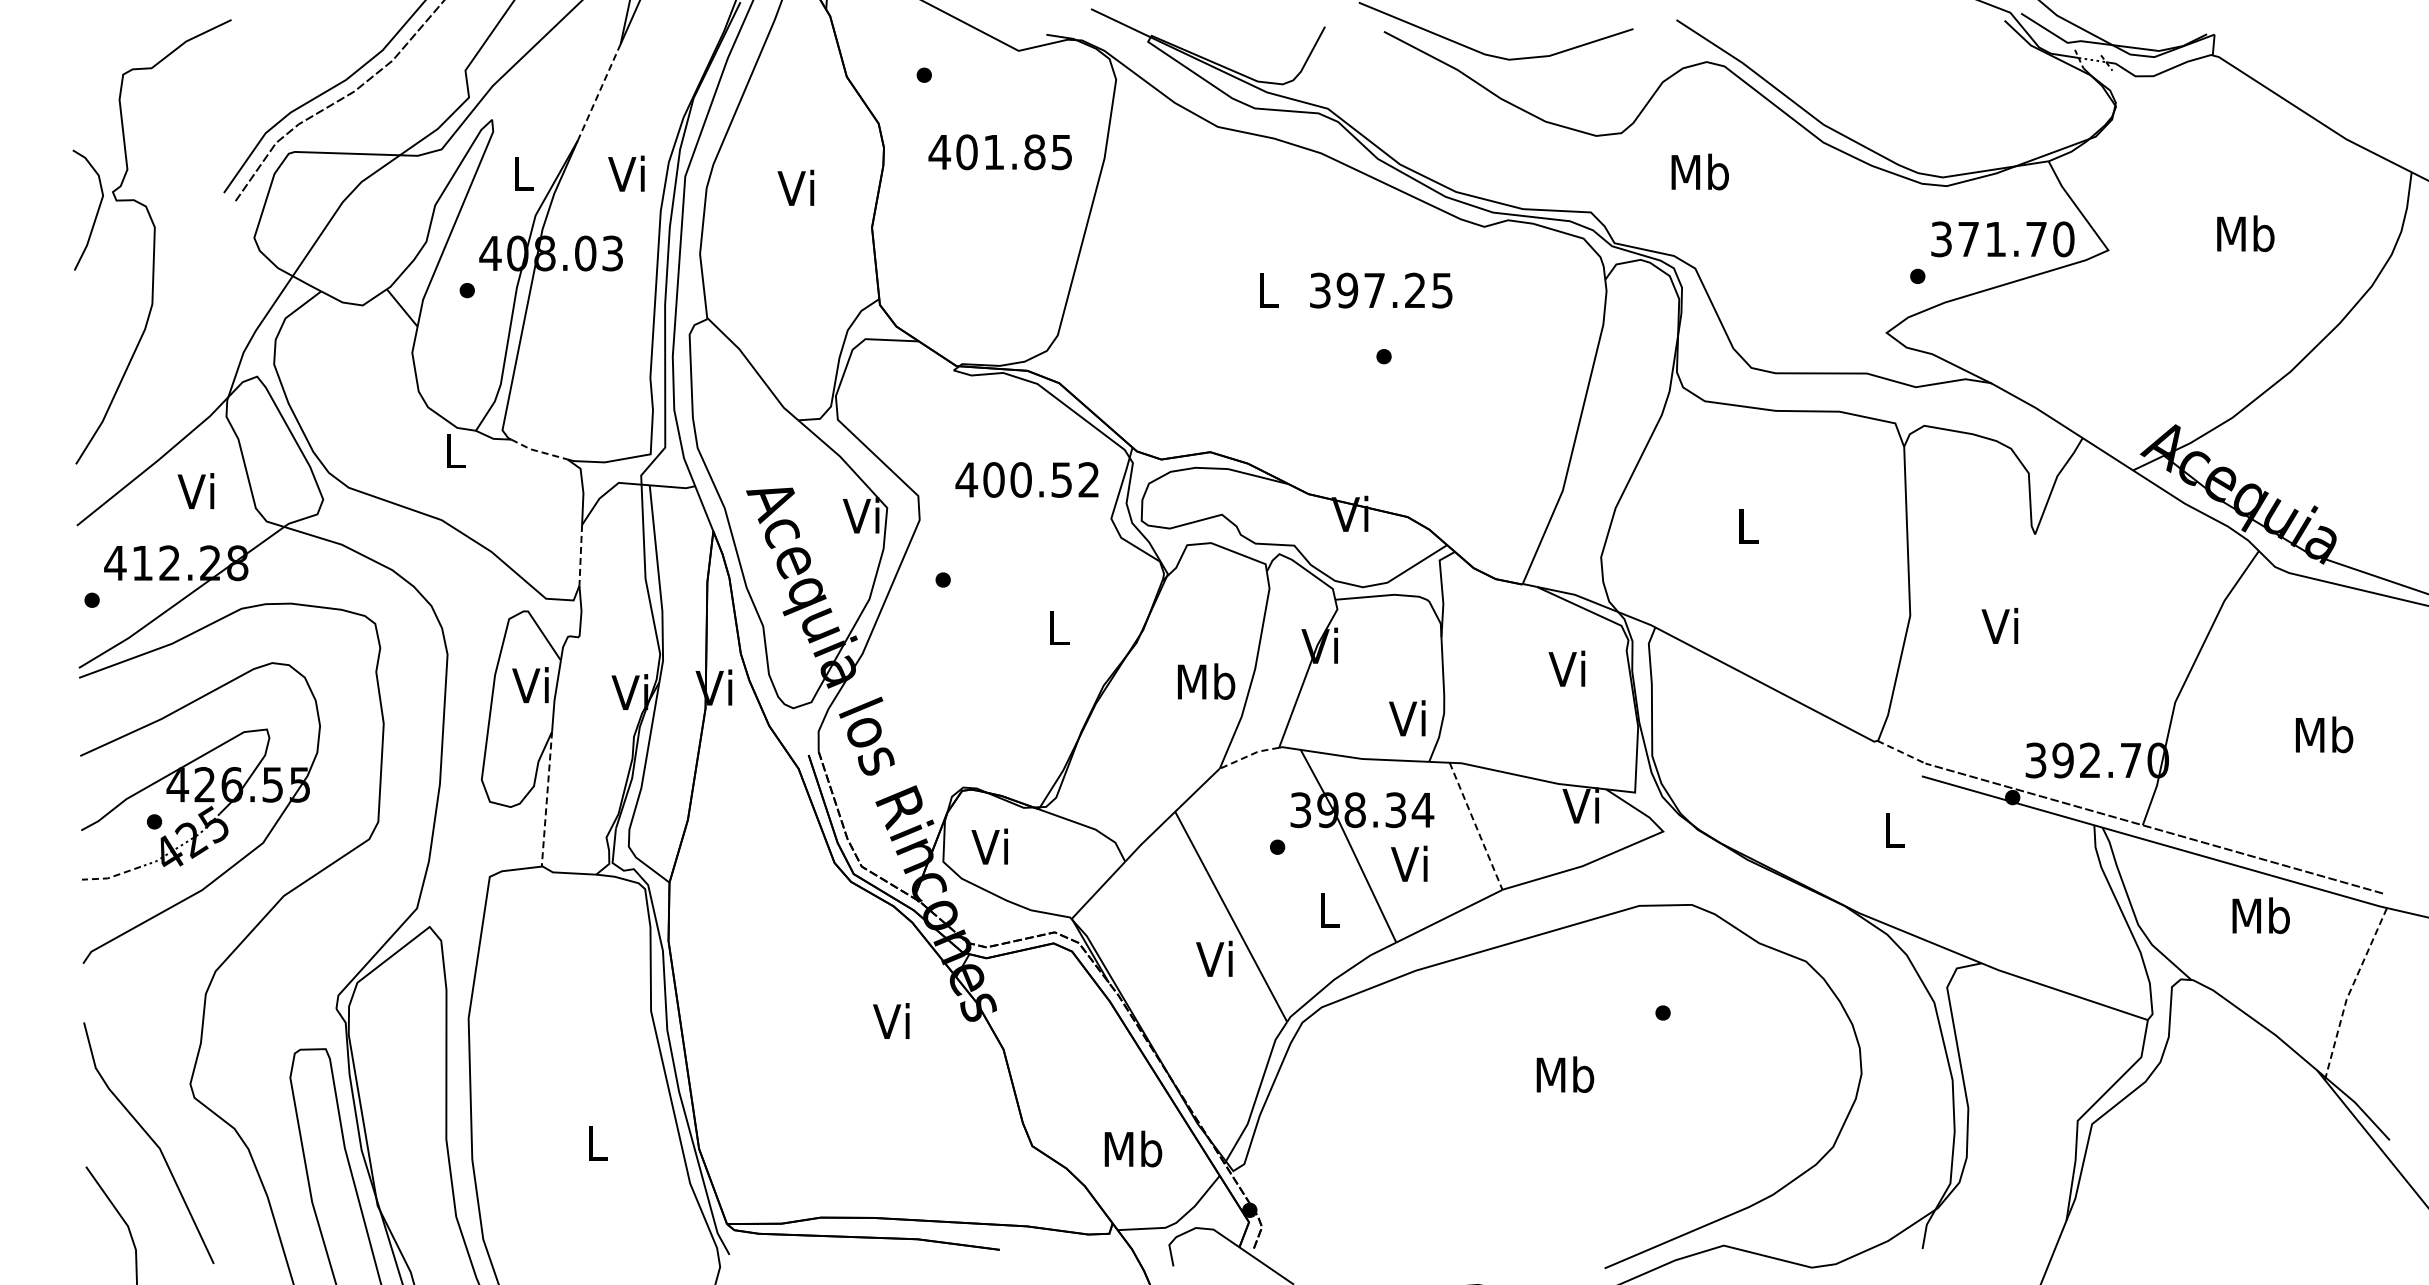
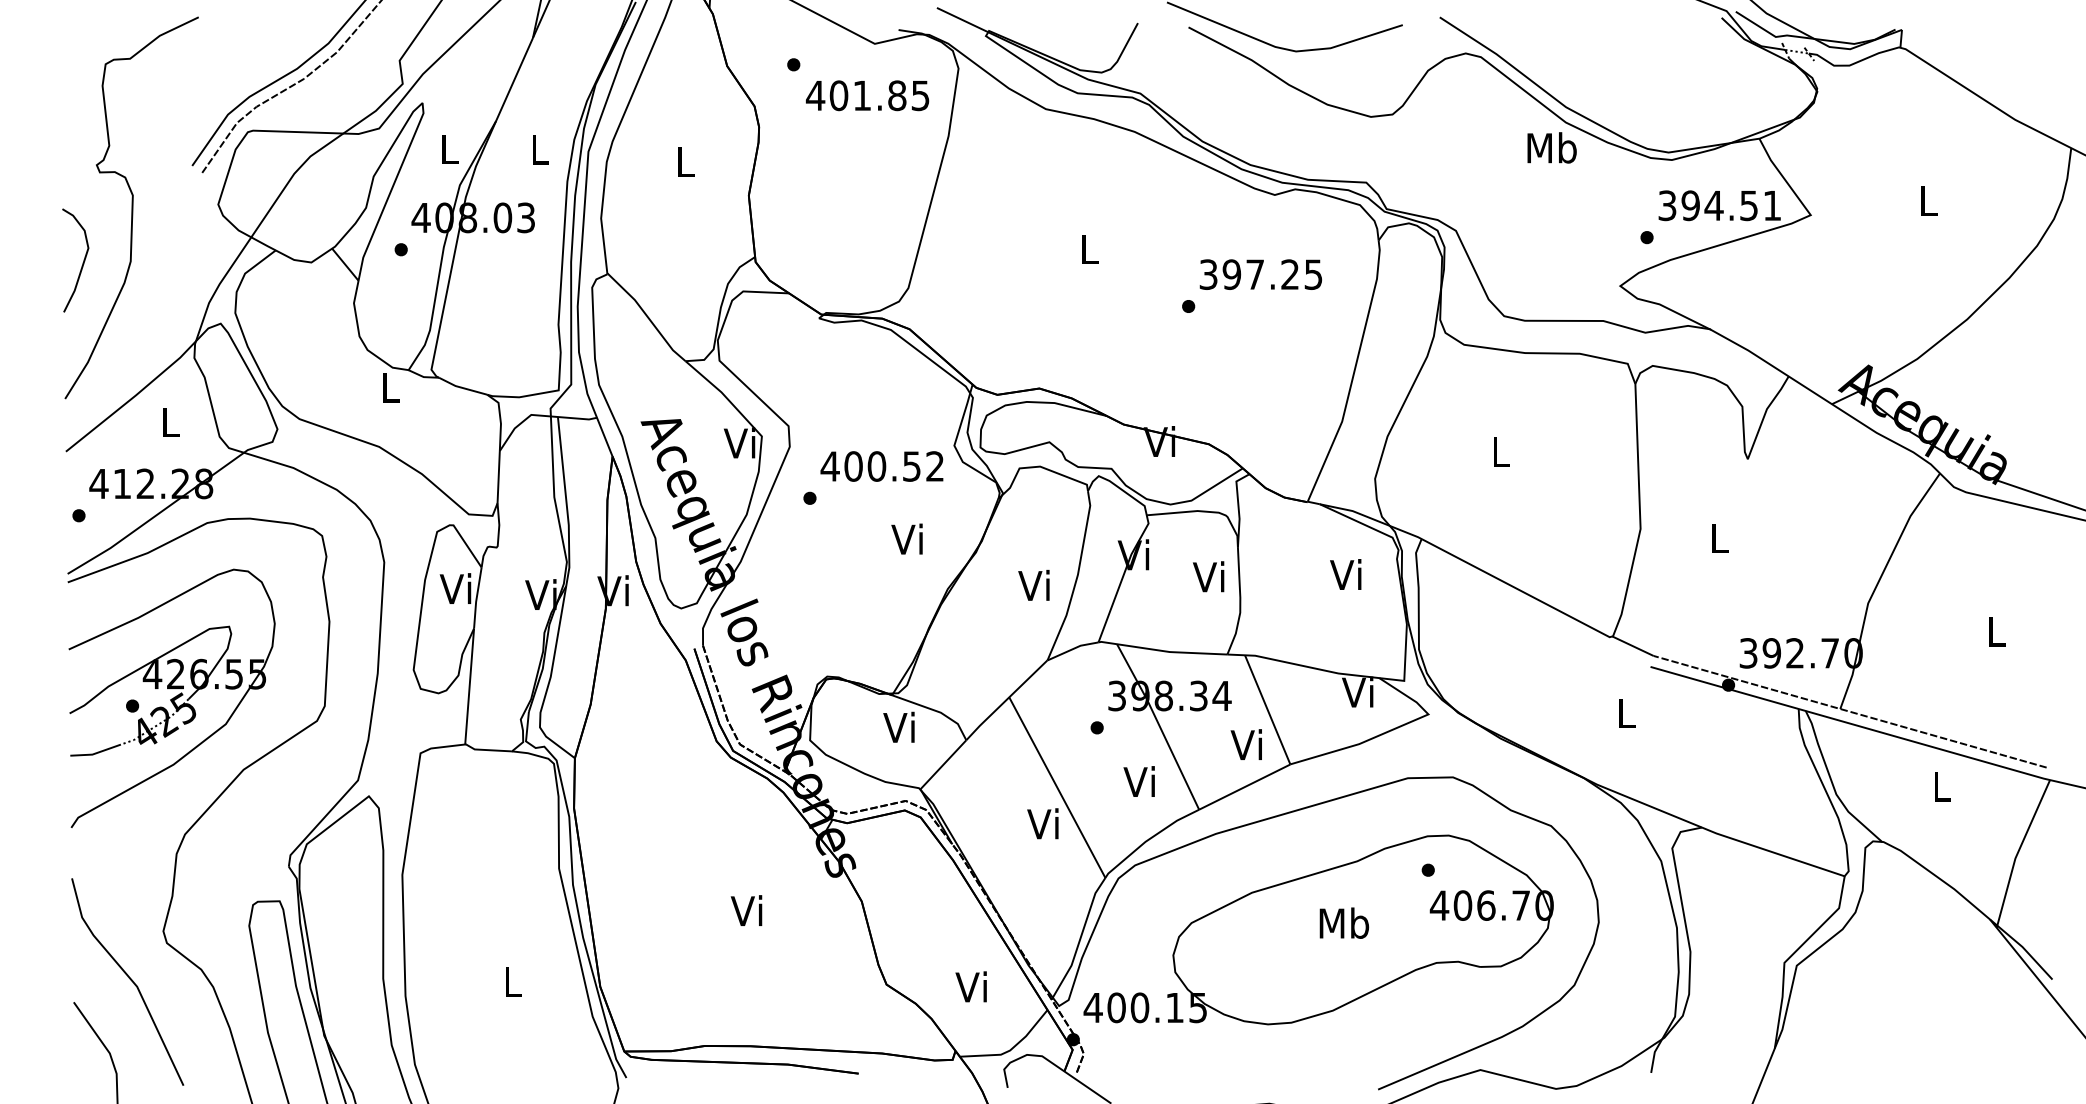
line: (599, 92) -> (514, 79), dashed -> solid
text: (999, 152) -> (866, 95), moved
text: (1699, 171) -> (1551, 147), moved
text: (626, 173) -> (537, 149), Vi -> L
text: (795, 187) -> (683, 161), Vi -> L
curve: (96, 212) -> (82, 262), moved
text: (2245, 233) -> (1928, 200), Mb -> L
text: (2016, 239) -> (1731, 205), 371.70 -> 394.51
text: (1381, 290) -> (1261, 274), moved
line: (538, 451) -> (462, 387), dashed -> solid
text: (1026, 479) -> (881, 466), moved
text: (195, 491) -> (167, 422), Vi -> L
line: (580, 555) -> (498, 477), dashed -> solid
text: (1999, 625) -> (1717, 537), Vi -> L
text: (1056, 627) -> (907, 539), L -> Vi
text: (1206, 681) -> (1036, 585), Mb -> Vi
text: (1407, 718) -> (1208, 576), moved
text: (2324, 734) -> (1996, 631), Mb -> L
line: (1901, 752) -> (1633, 646), dashed -> solid
line: (1249, 755) -> (1073, 649), dashed -> solid
line: (546, 800) -> (469, 687), dashed -> solid
line: (1476, 826) -> (1268, 710), dashed -> solid
text: (989, 846) -> (898, 727), moved
text: (1409, 863) -> (1246, 744), moved
line: (111, 877) -> (95, 753), dashed -> solid
text: (1326, 909) -> (1139, 781), L -> Vi
text: (2260, 915) -> (1941, 786), Mb -> L
line: (2349, 992) -> (2017, 852), dashed -> solid
text: (891, 1020) -> (746, 910), moved
part: (1535, 1082) -> (1318, 929), added
text: (1133, 1148) -> (973, 986), Mb -> Vi

